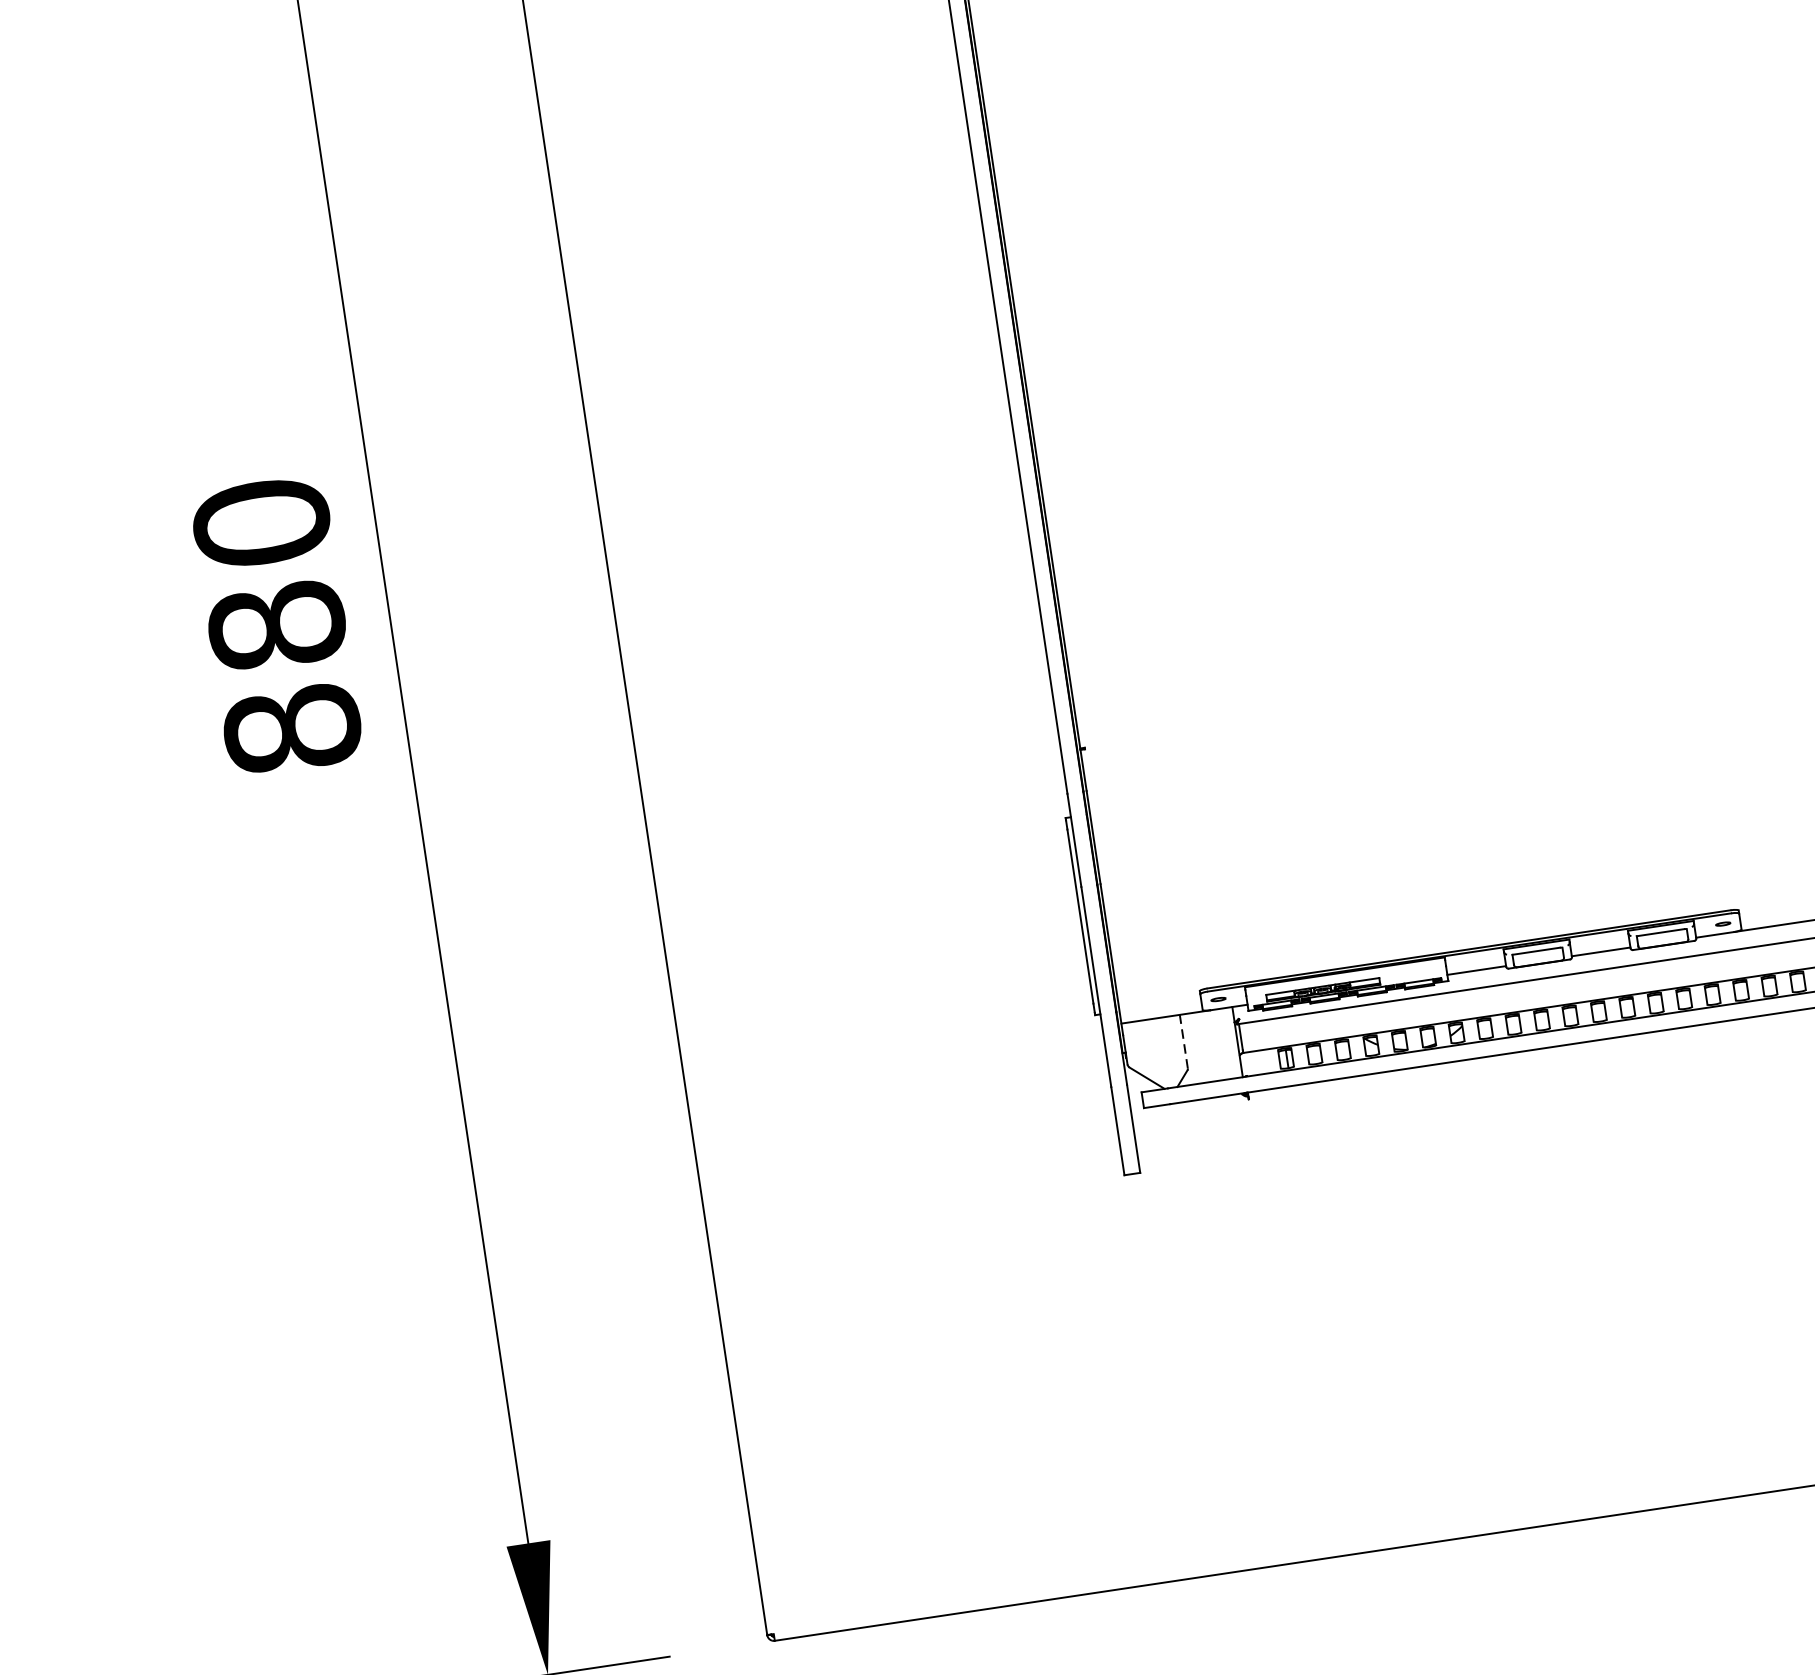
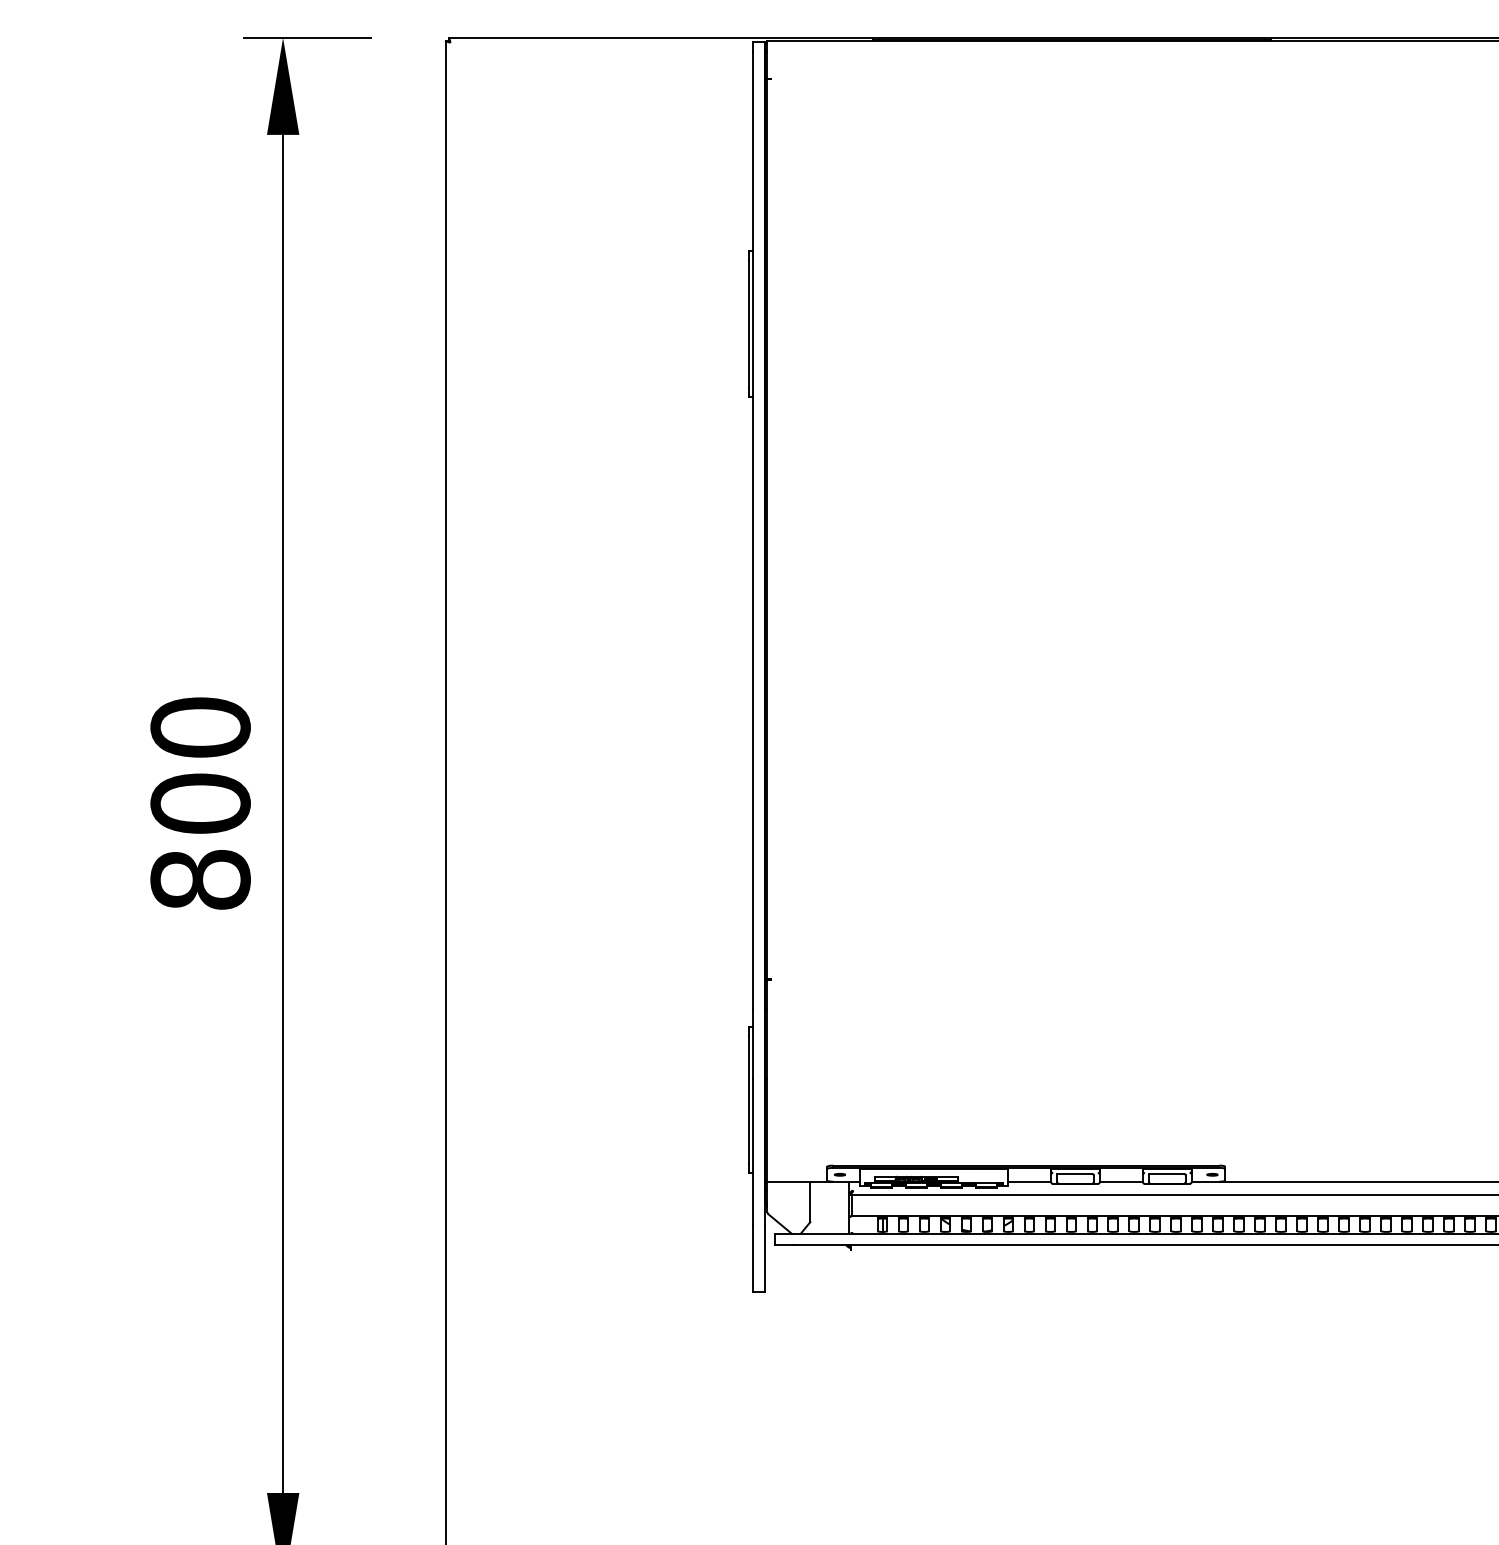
text: (276, 625) -> (200, 803), 880 -> 800
line: (1183, 1041) -> (810, 1201), dashed -> solid

